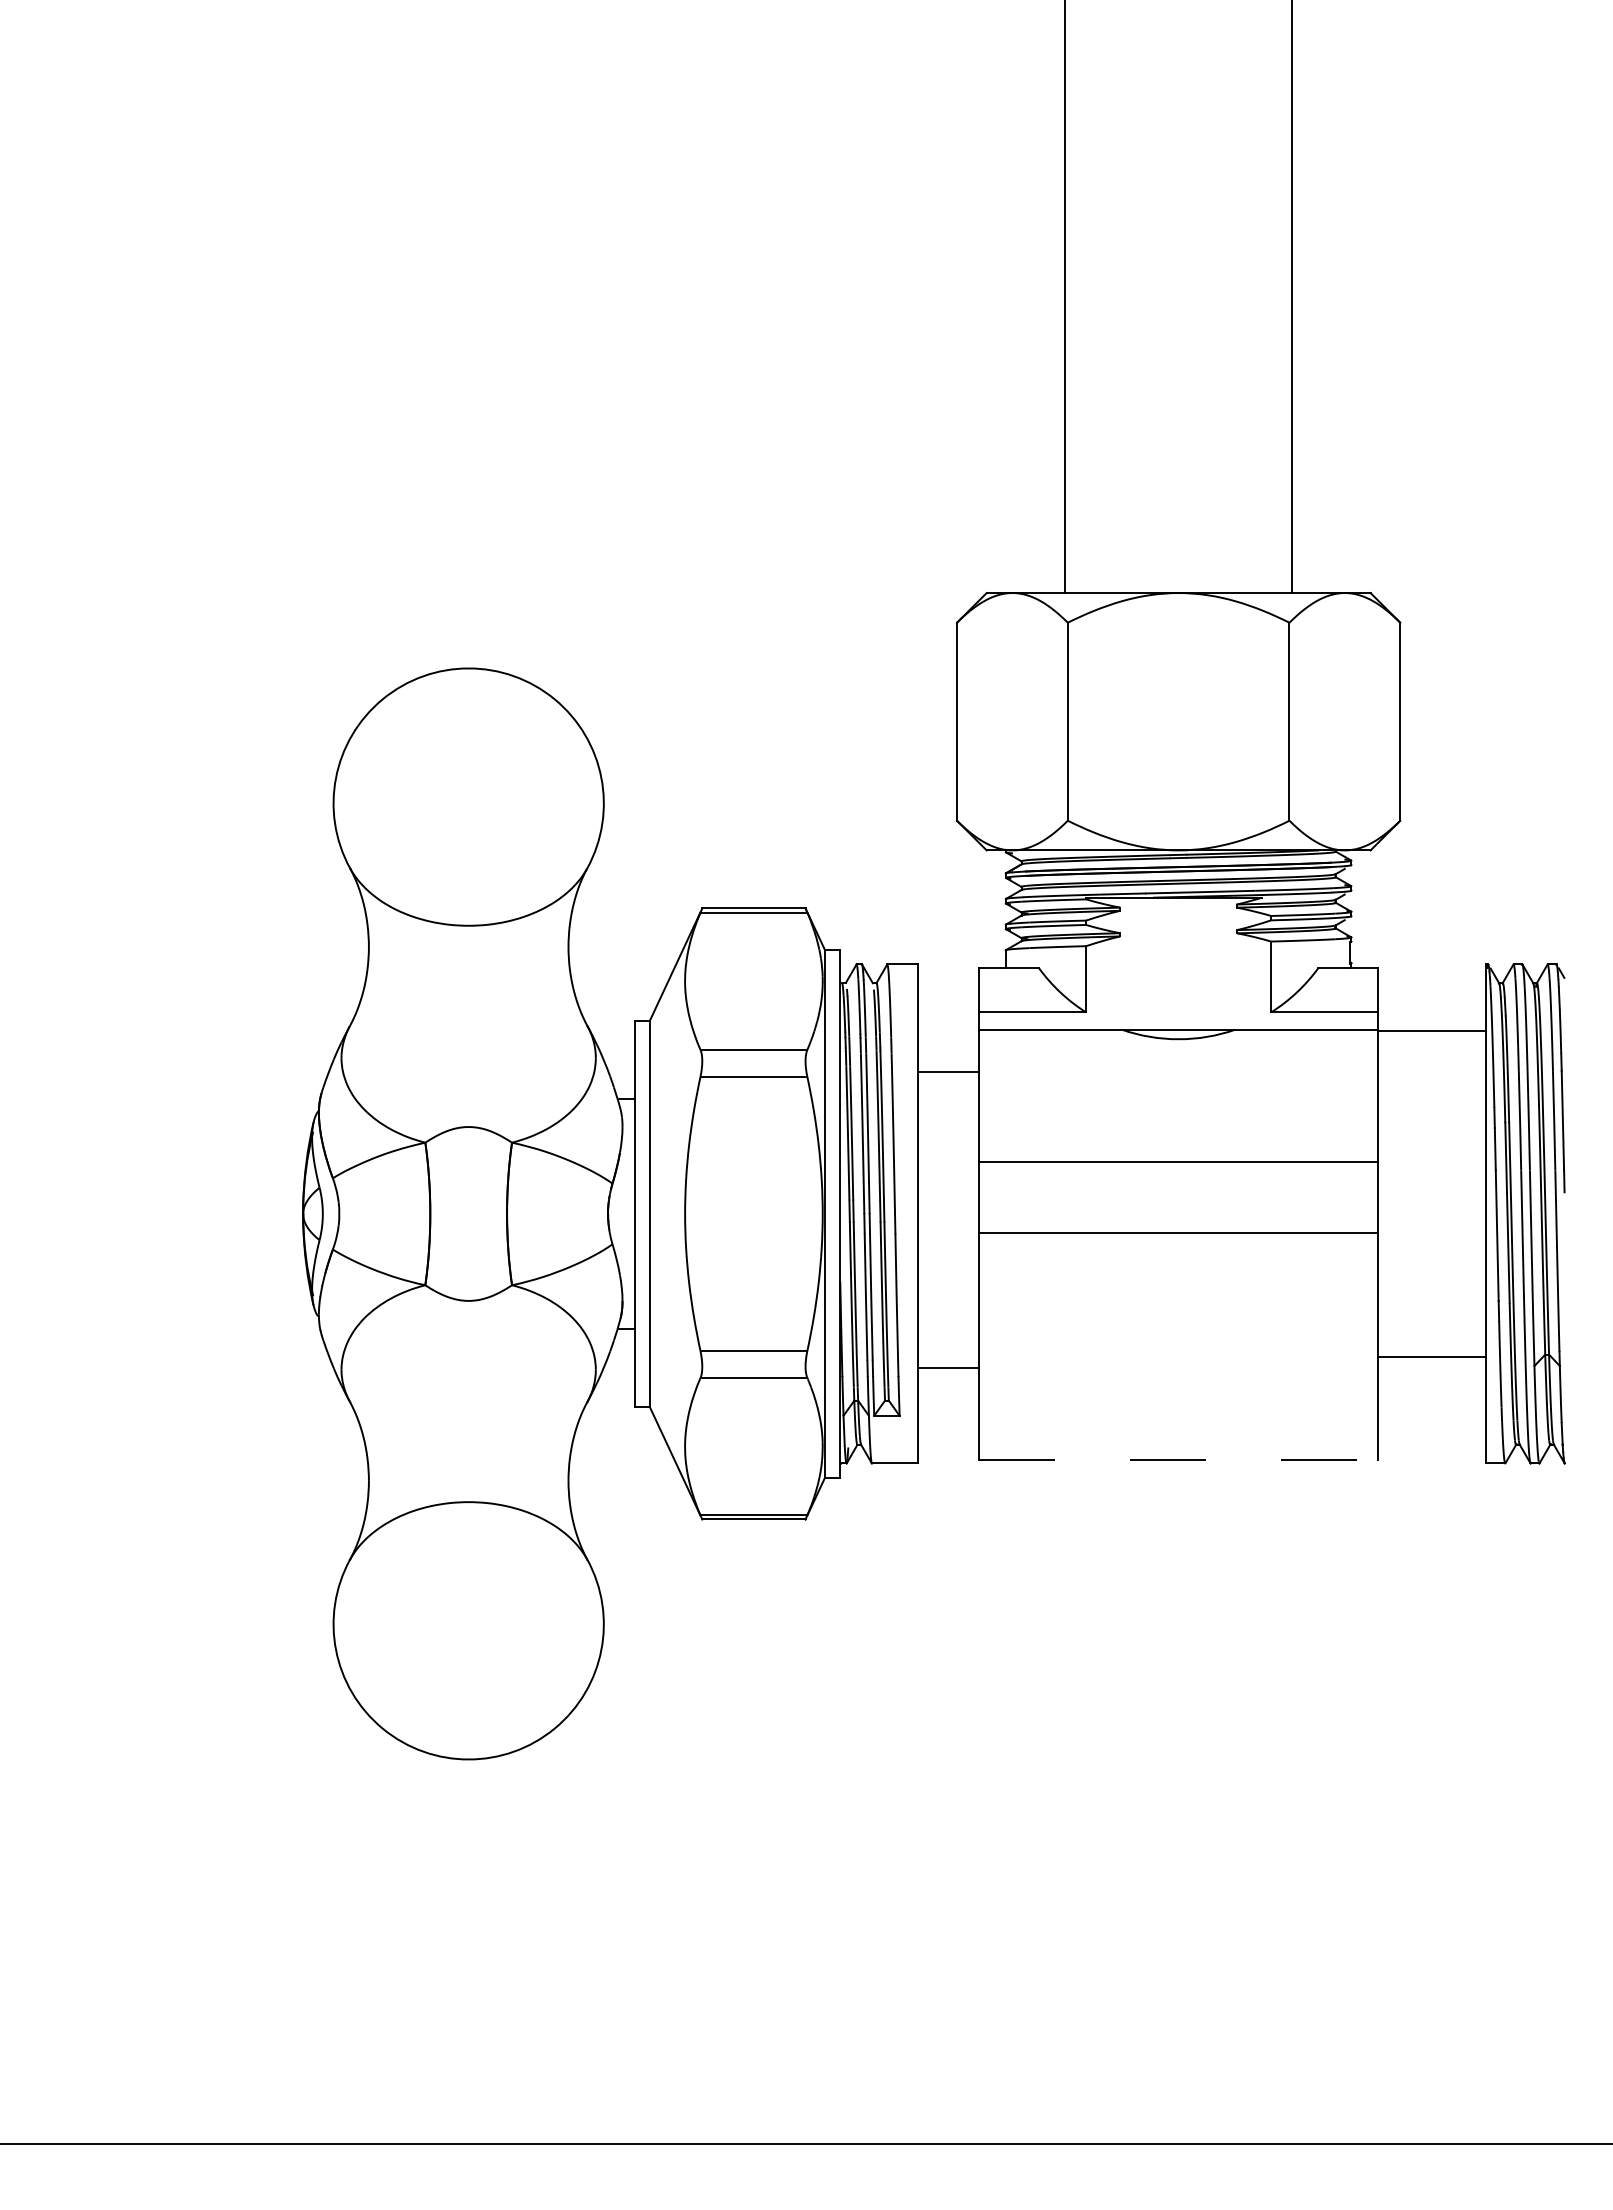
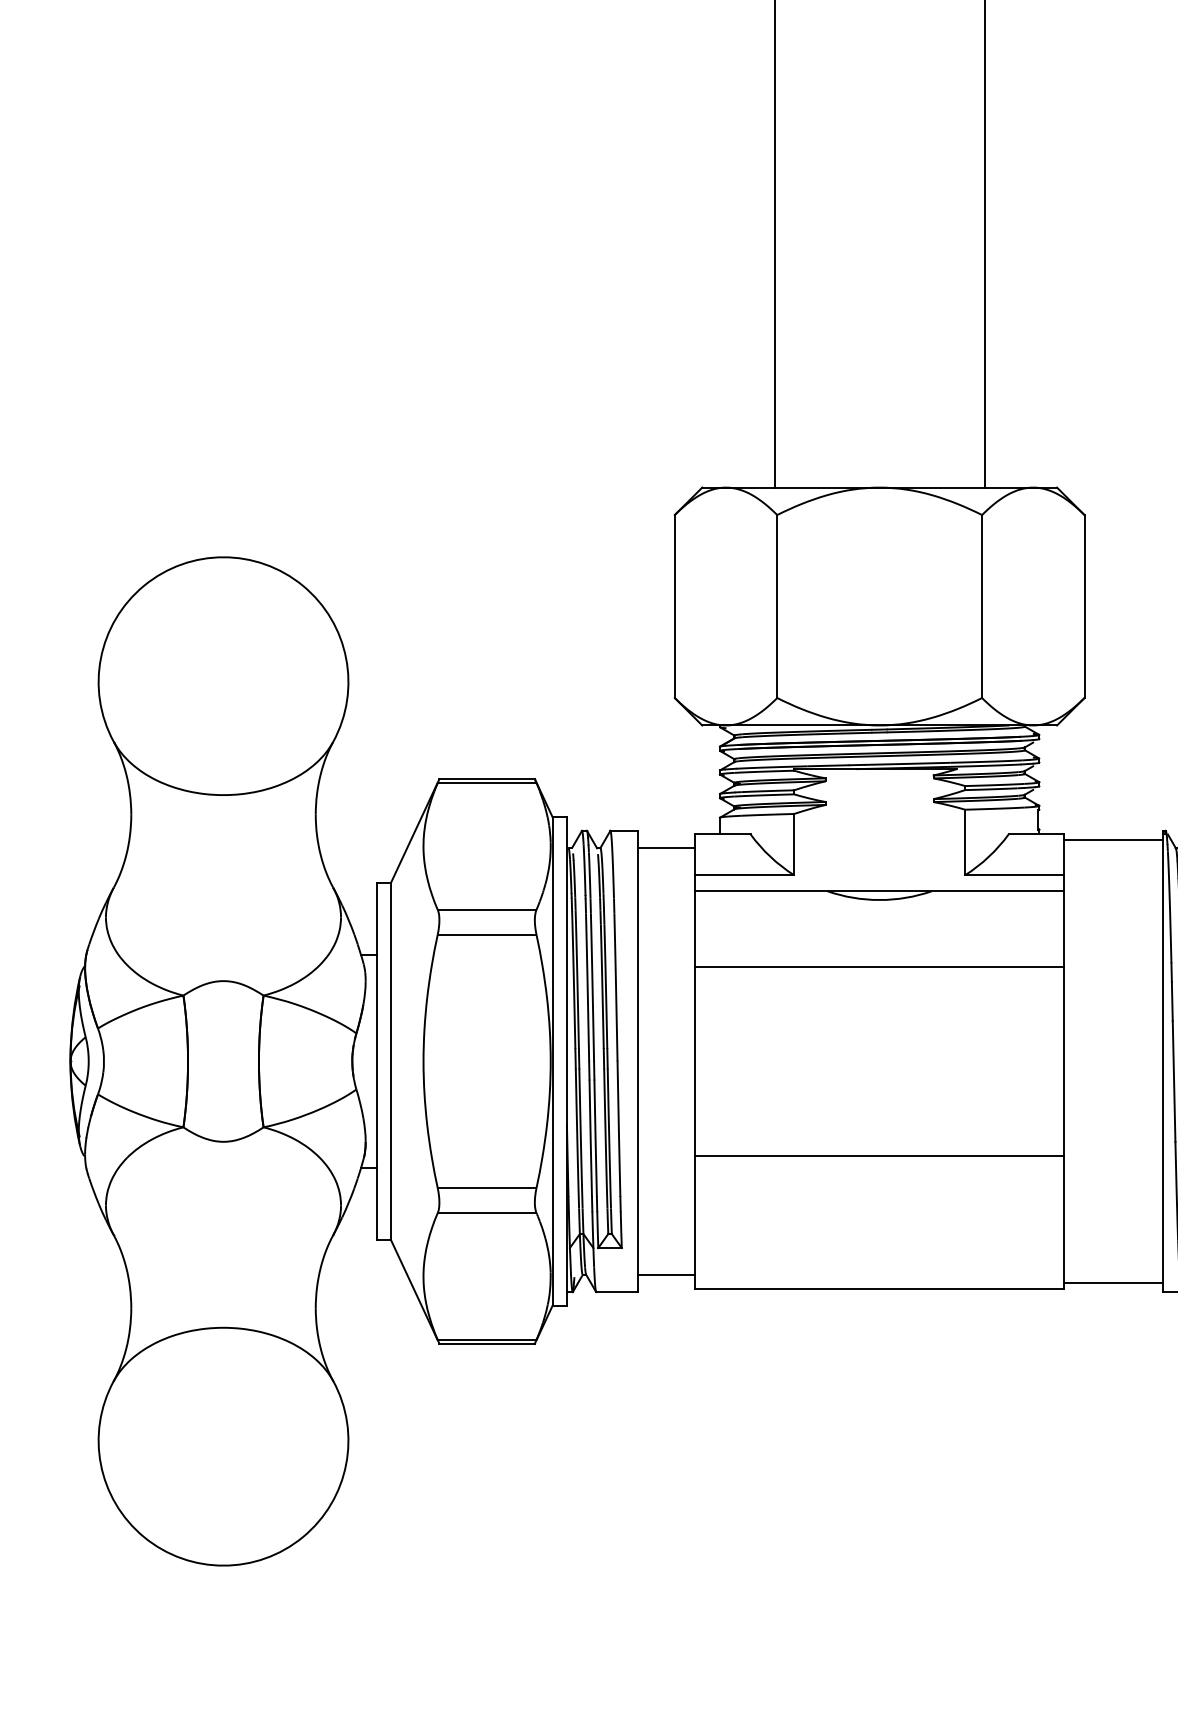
line: (1431, 1031) -> (1113, 840), moved
line: (948, 1071) -> (666, 847), moved
line: (1178, 1162) -> (879, 967), moved
line: (1178, 1232) -> (879, 1155), moved
line: (1431, 1357) -> (1113, 1282), moved
line: (948, 1368) -> (666, 1275), moved
line: (1178, 1459) -> (879, 1288), dashed -> solid

